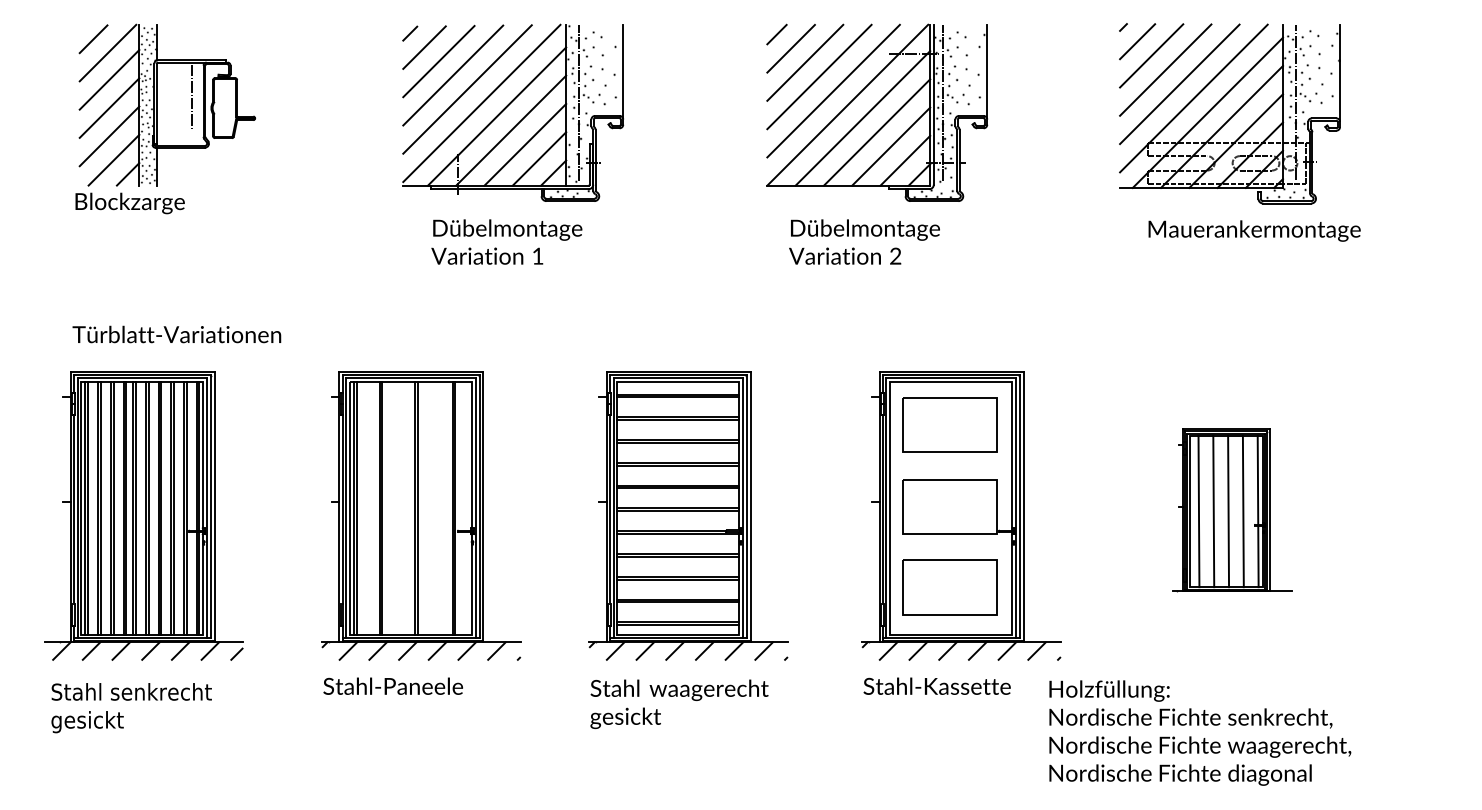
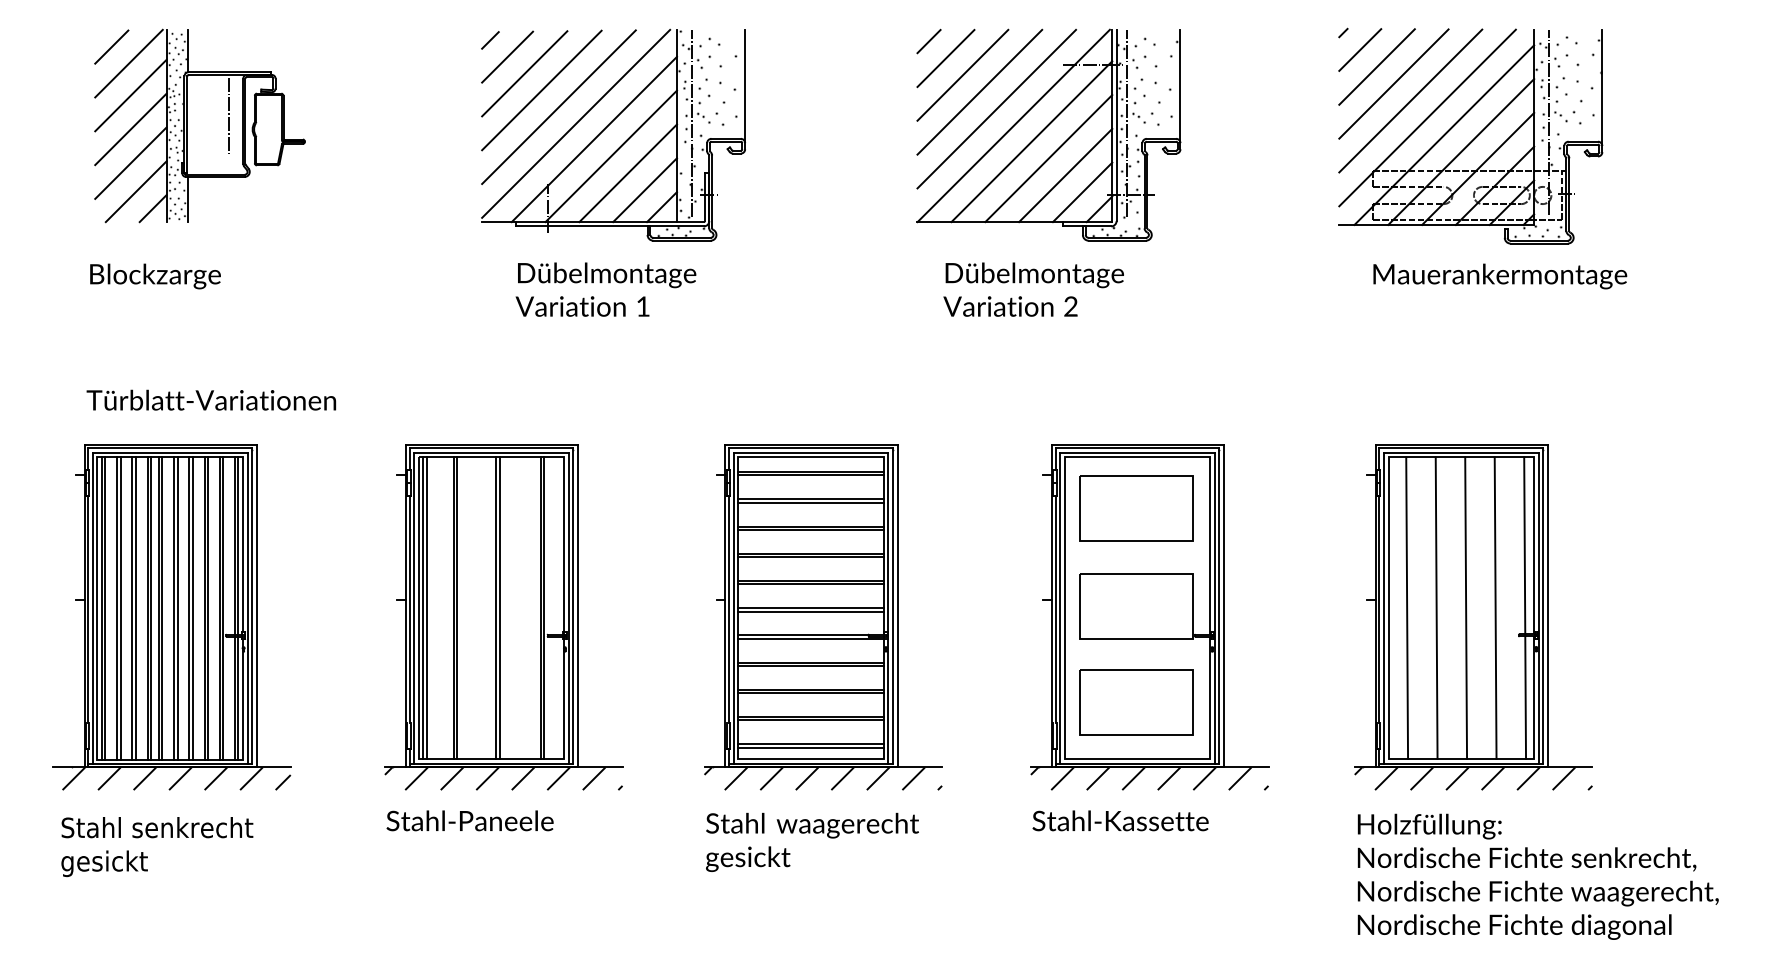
text: (130, 203) -> (155, 276), moved
part: (1232, 516) -> (1473, 617), size x1.67
text: (1199, 732) -> (1537, 876), moved

